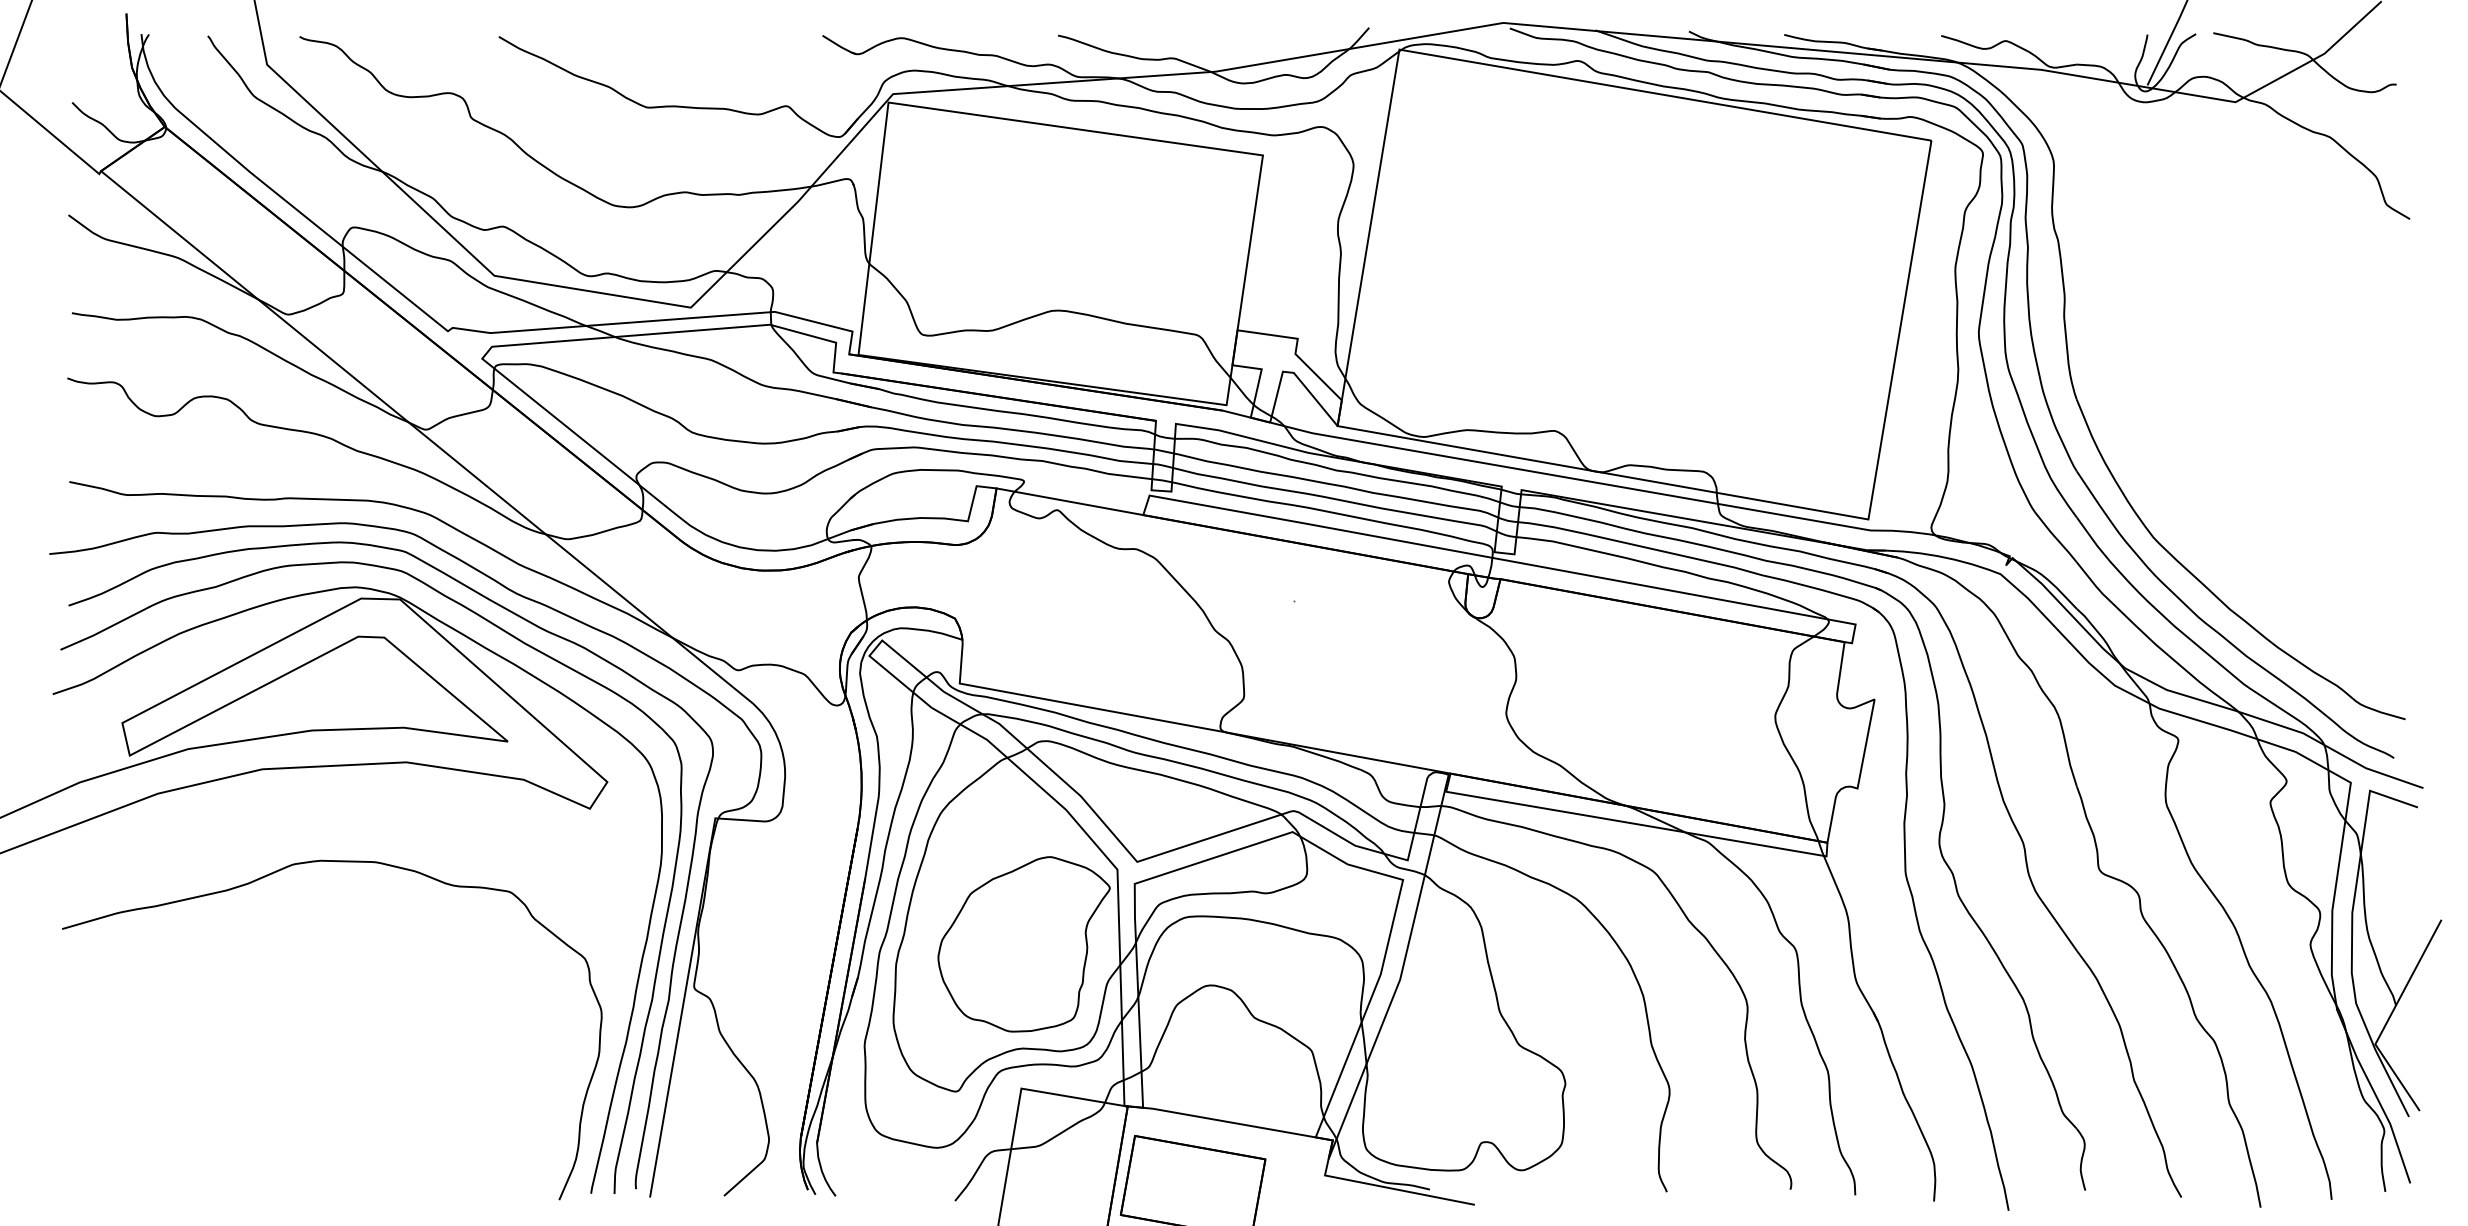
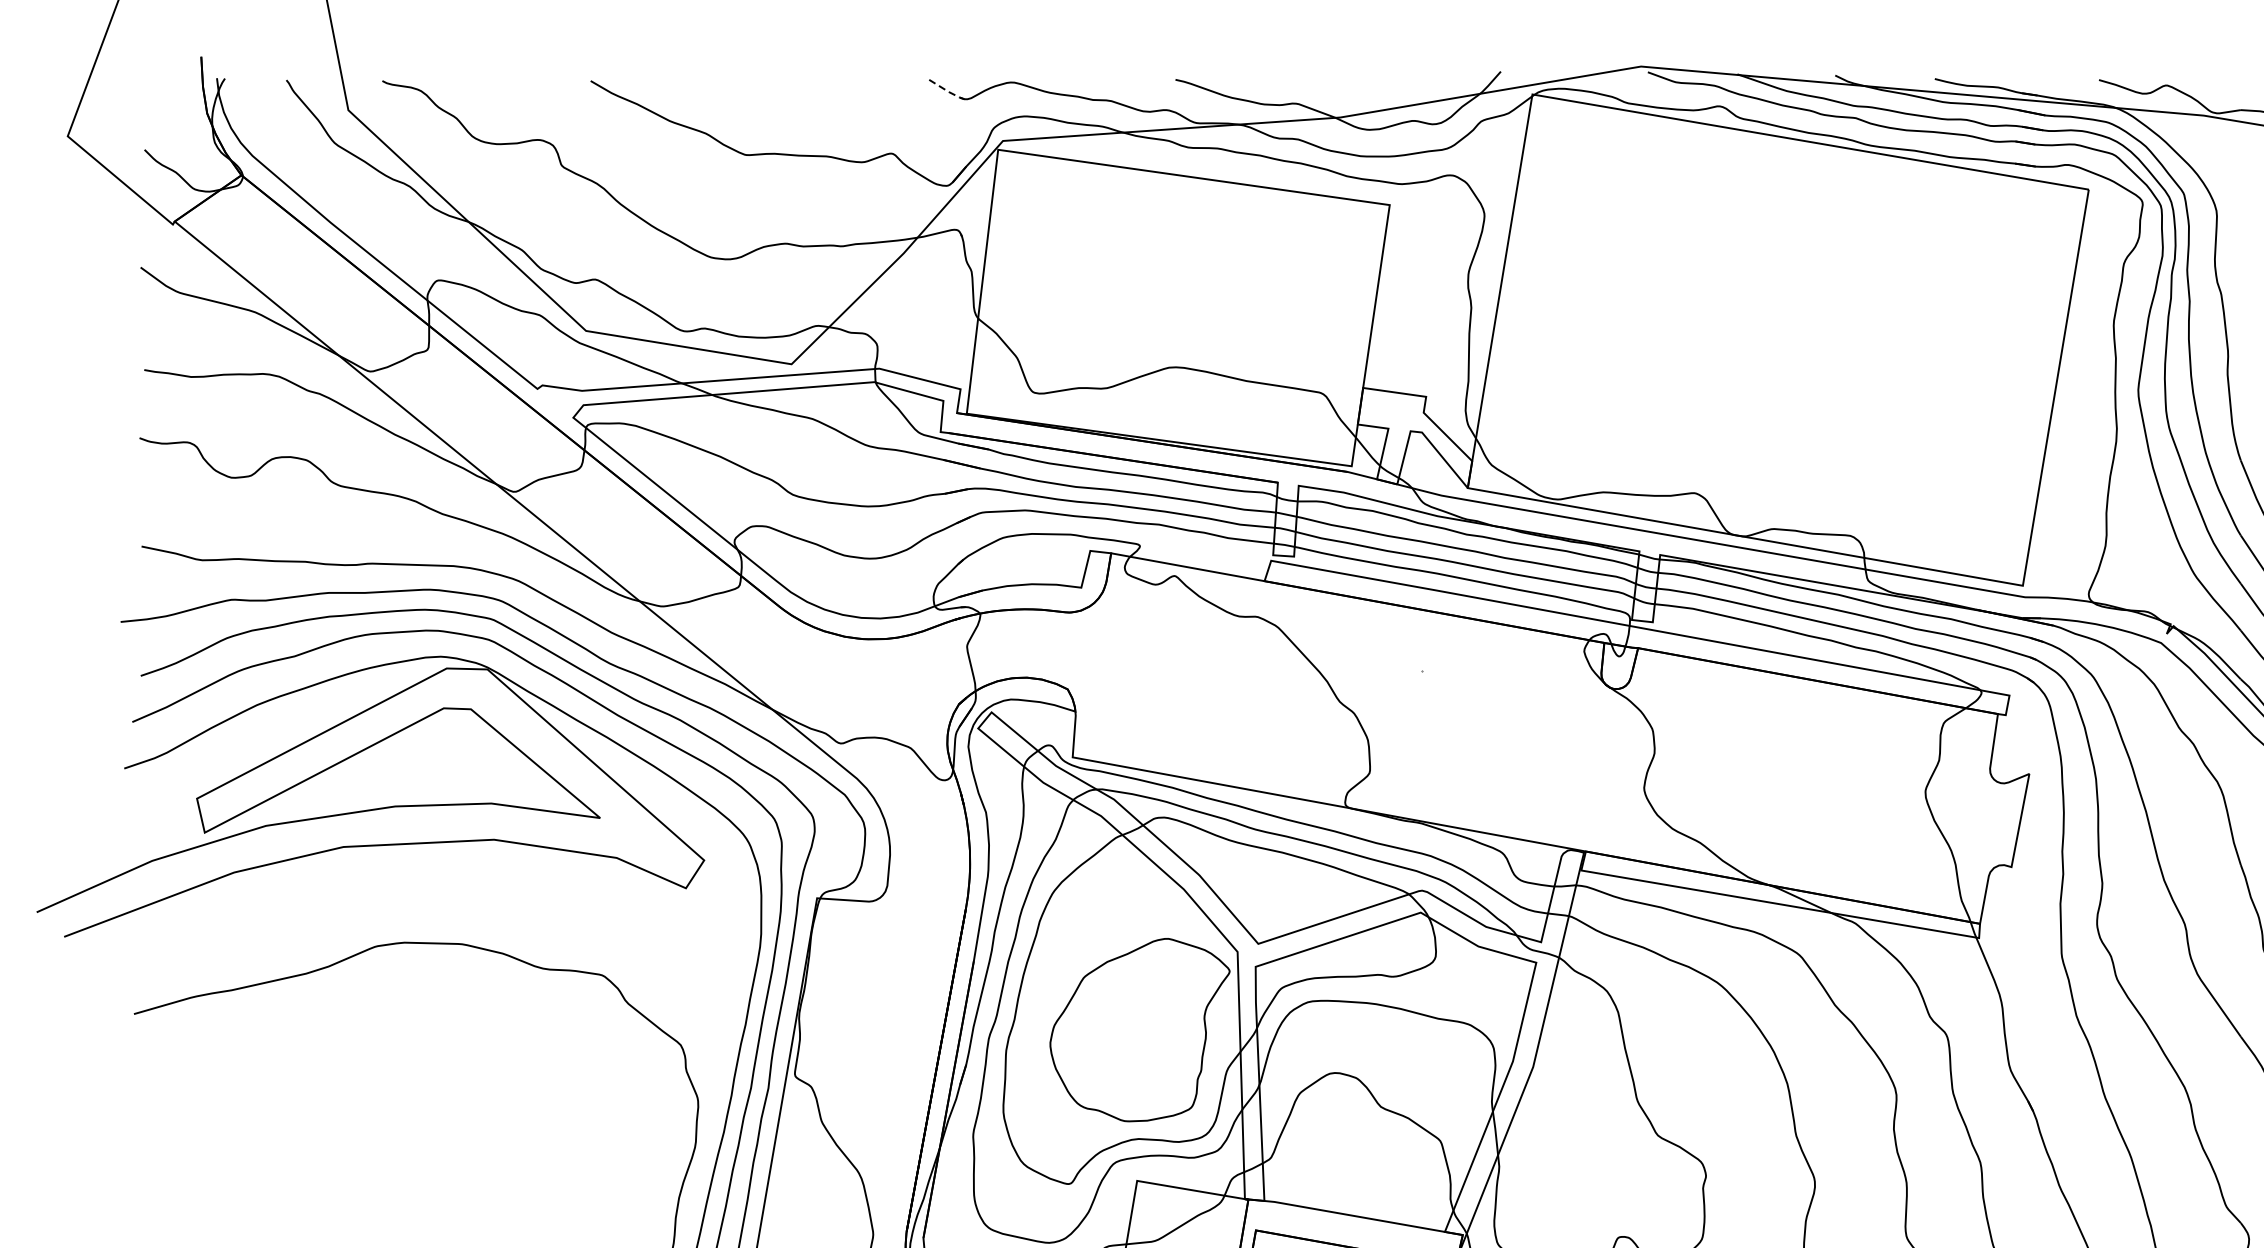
line: (839, 46) -> (946, 91), solid -> dashed

